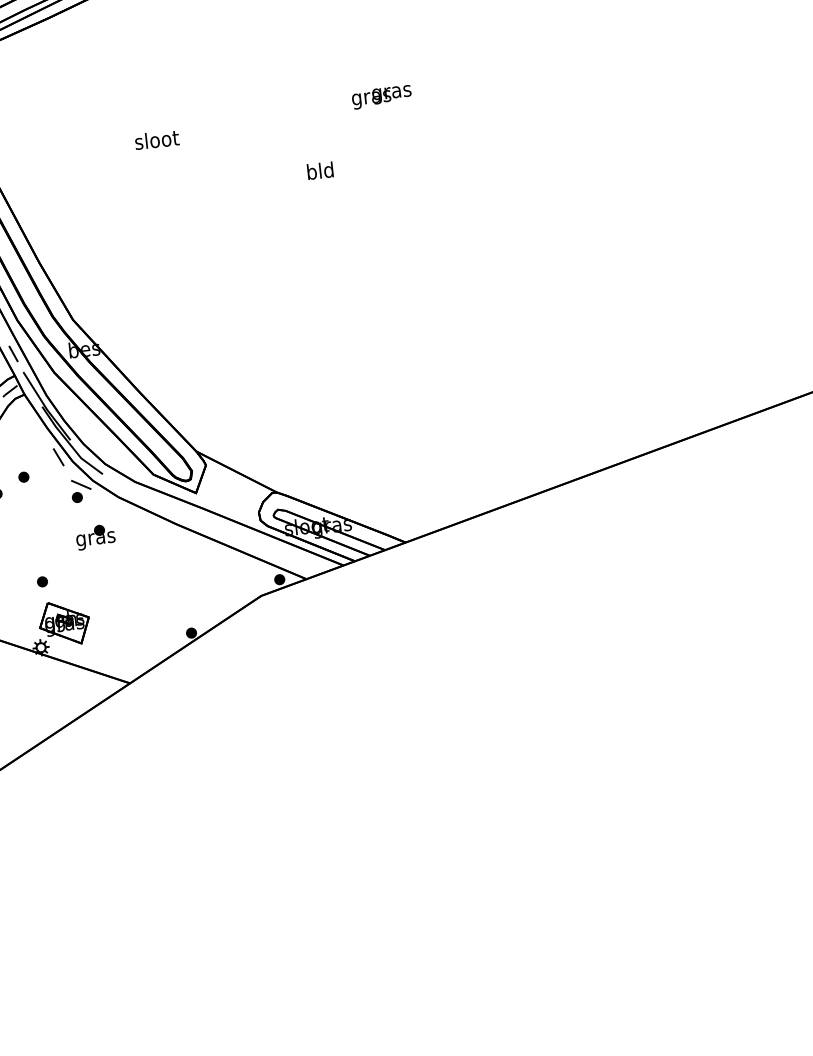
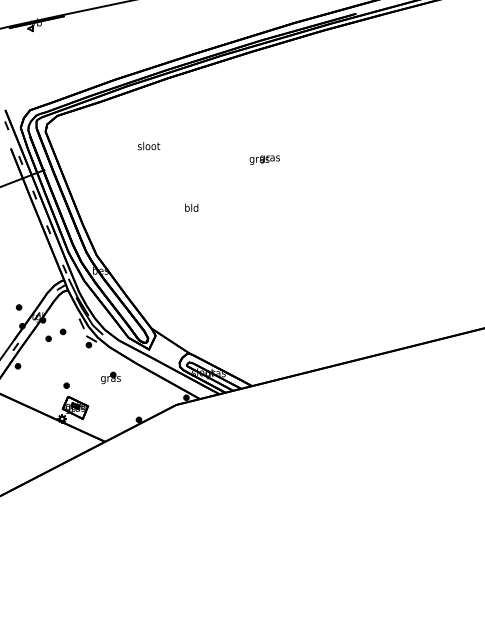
text: (157, 140) -> (149, 146), moved
text: (319, 170) -> (191, 207), moved
part: (94, 535) -> (110, 377), moved

